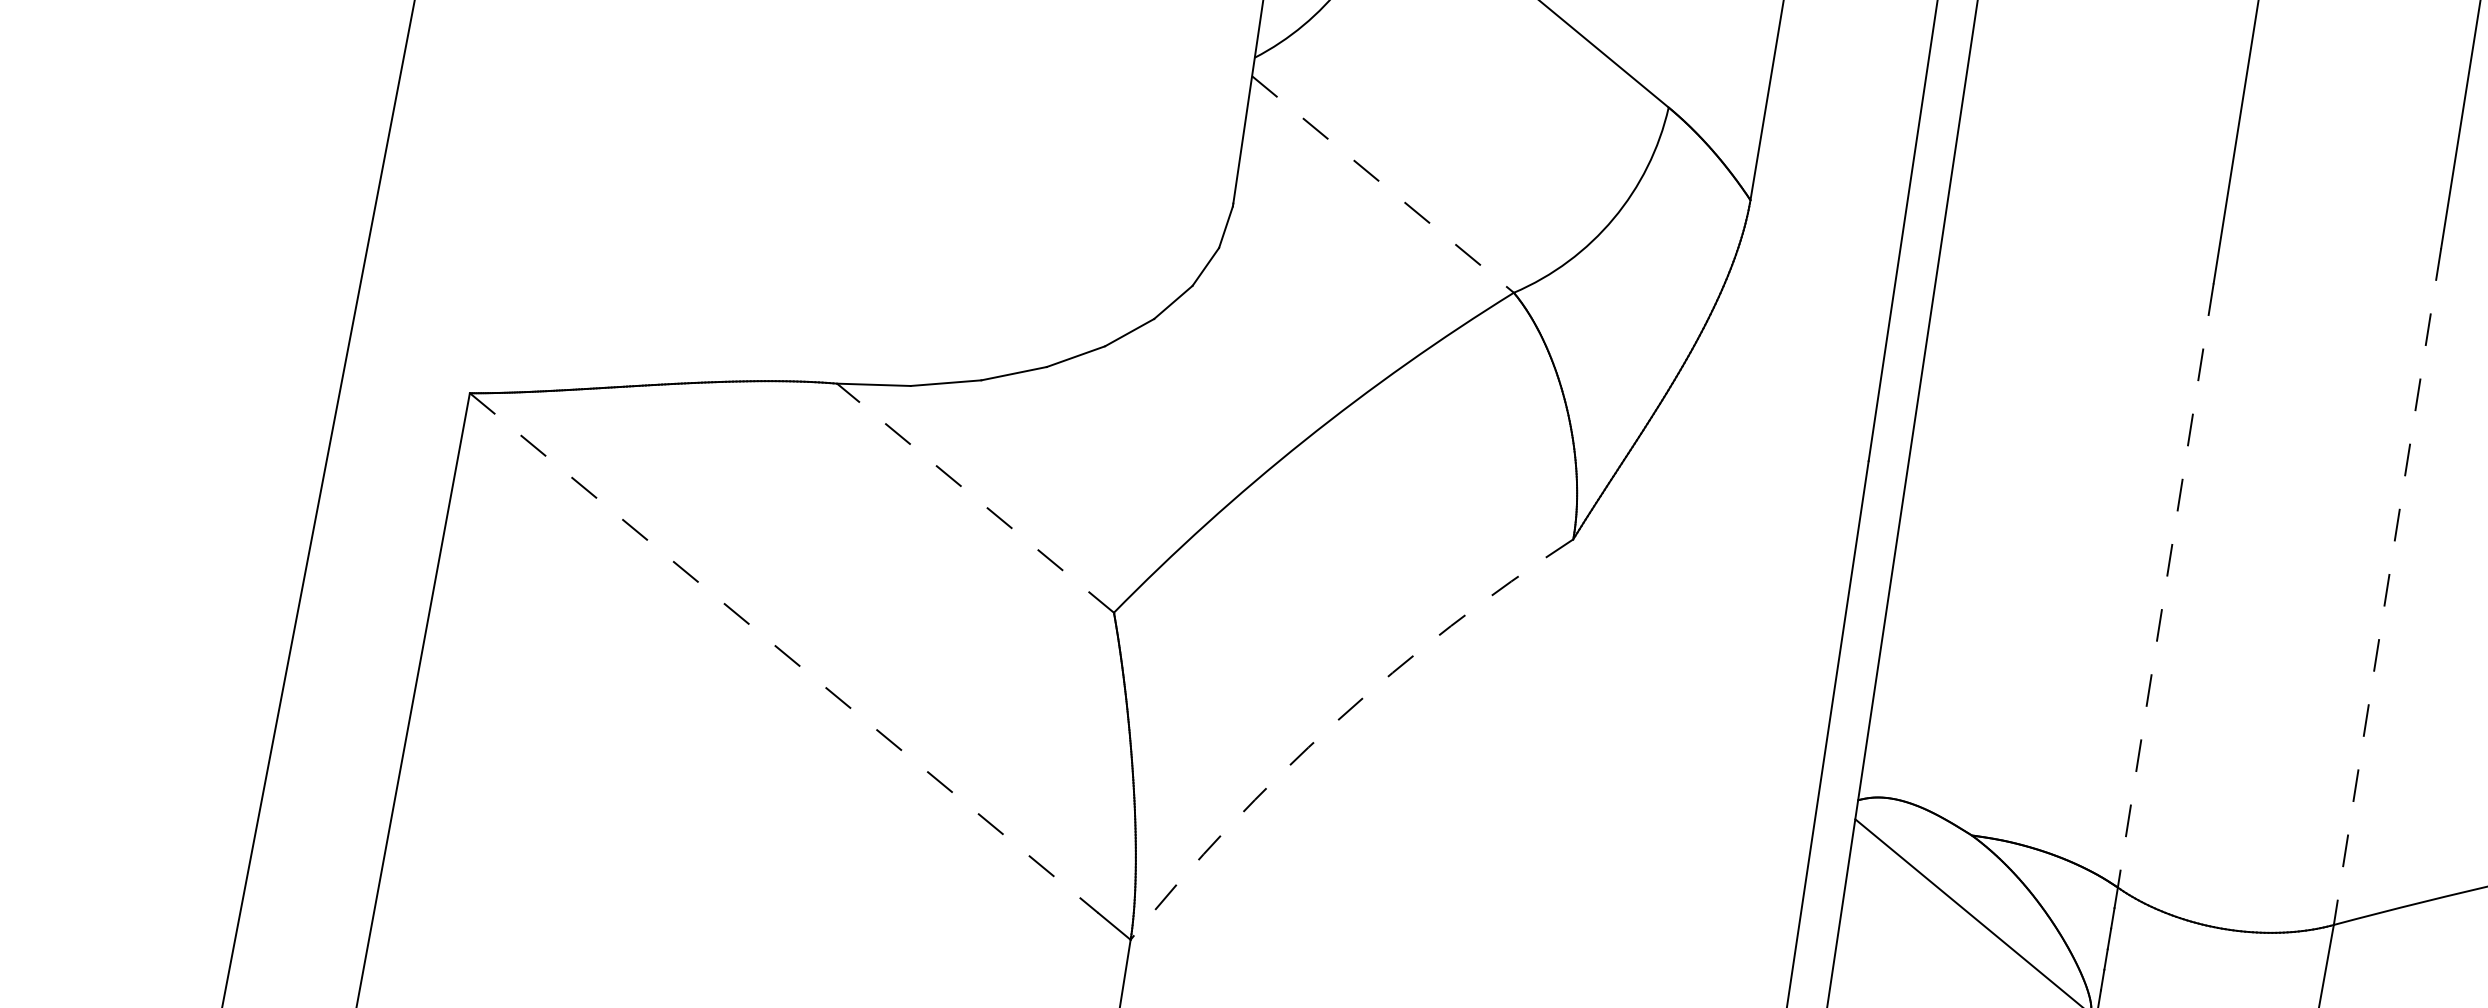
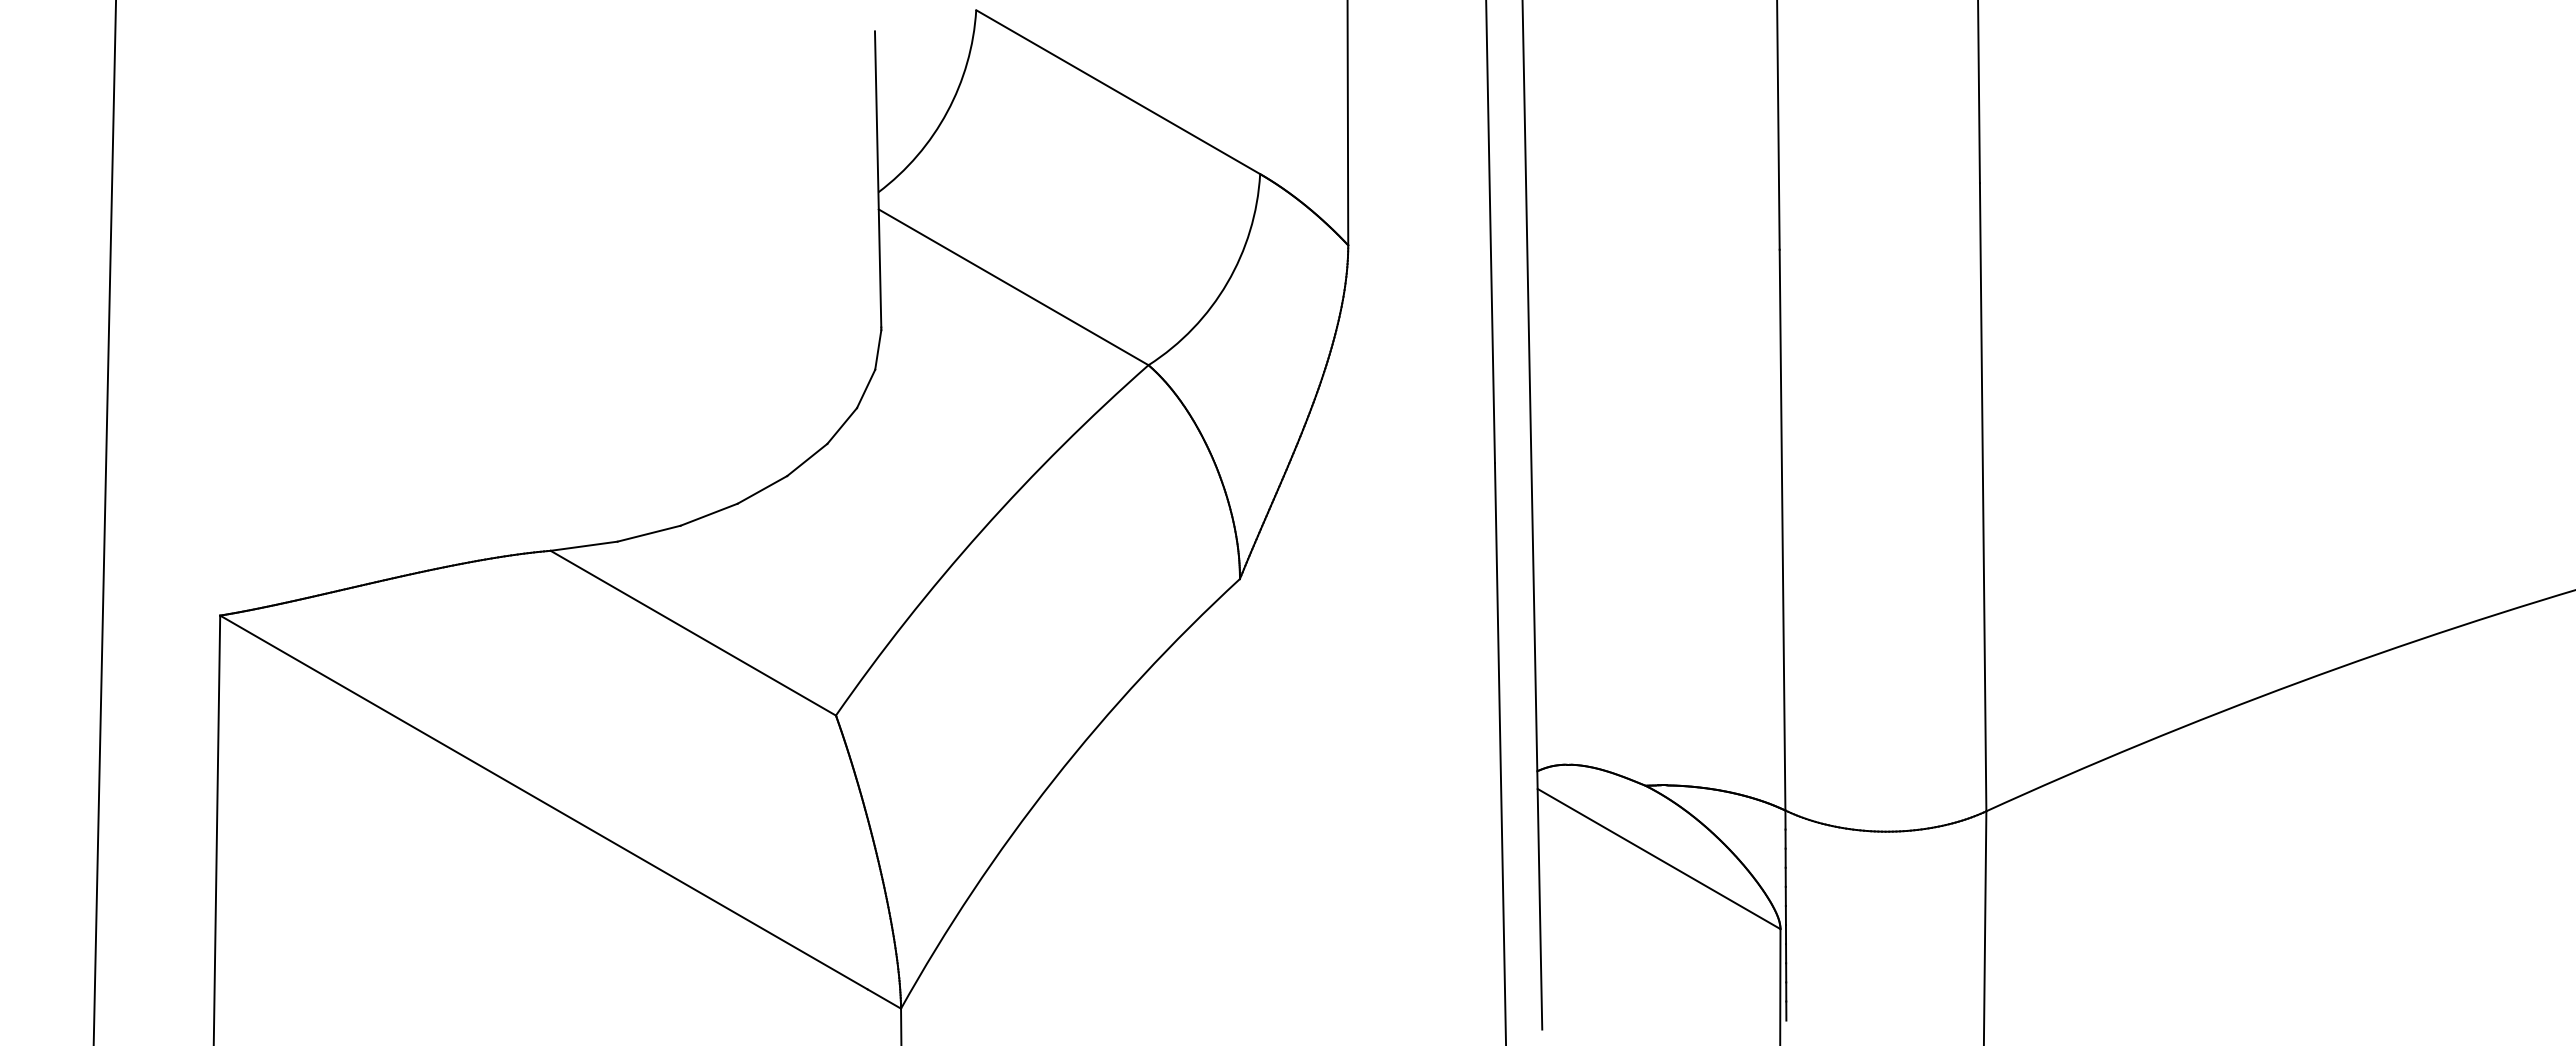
line: (1382, 184) -> (1013, 287), dashed -> solid
line: (975, 498) -> (693, 633), dashed -> solid
line: (2165, 585) -> (1782, 530), dashed -> solid
line: (2387, 586) -> (1983, 497), dashed -> solid
line: (783, 653) -> (543, 802), dashed -> solid
arc: (1336, 722) -> (1053, 780), dashed -> solid

